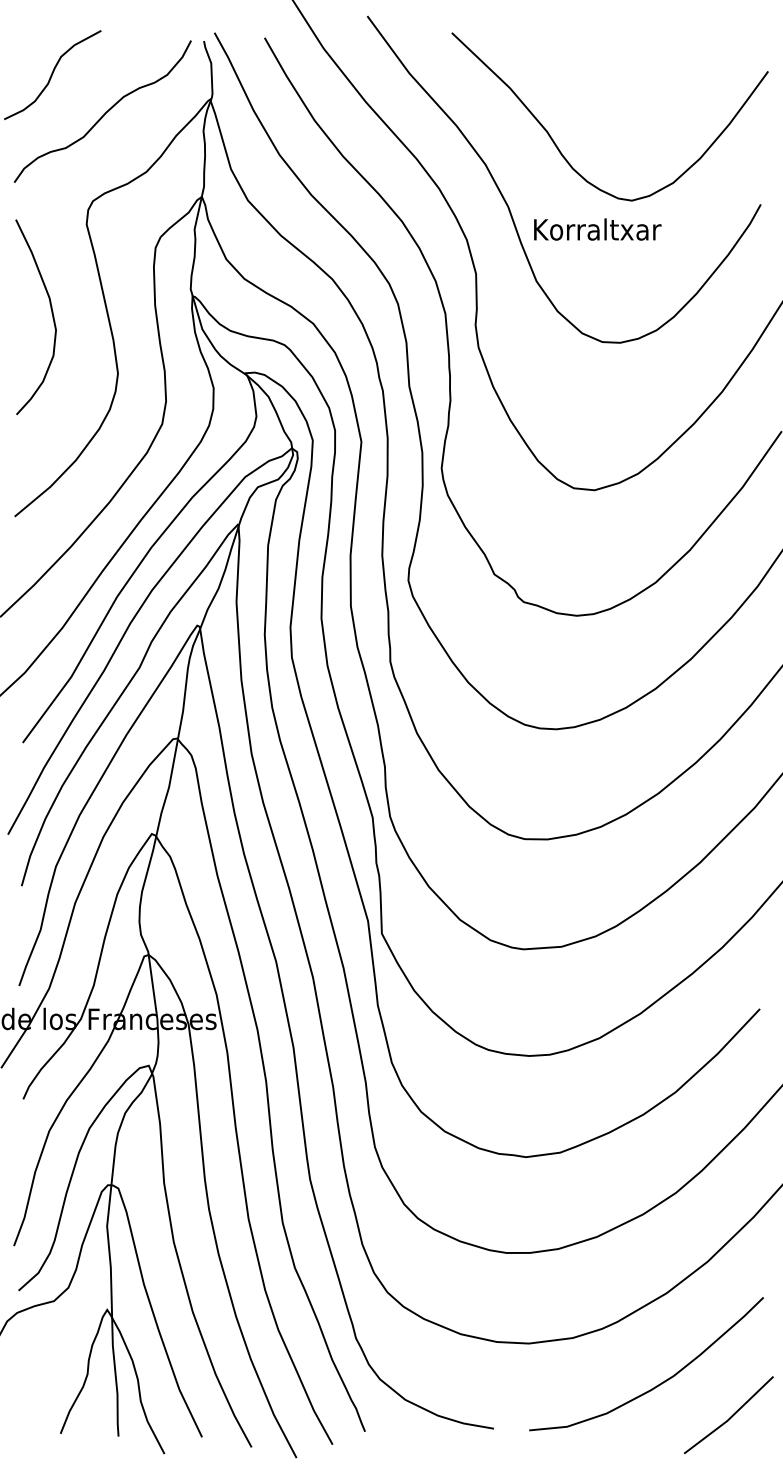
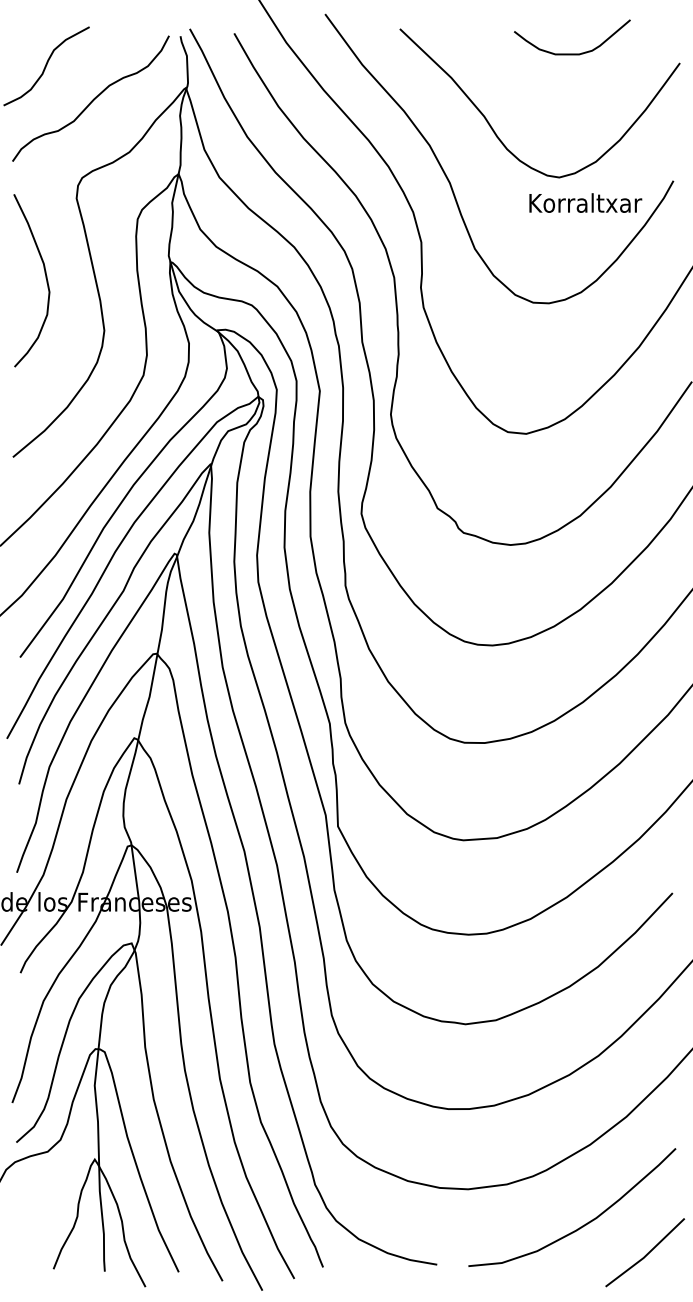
part: (646, 60) -> (572, 53), added
text: (597, 229) -> (585, 203), moved

